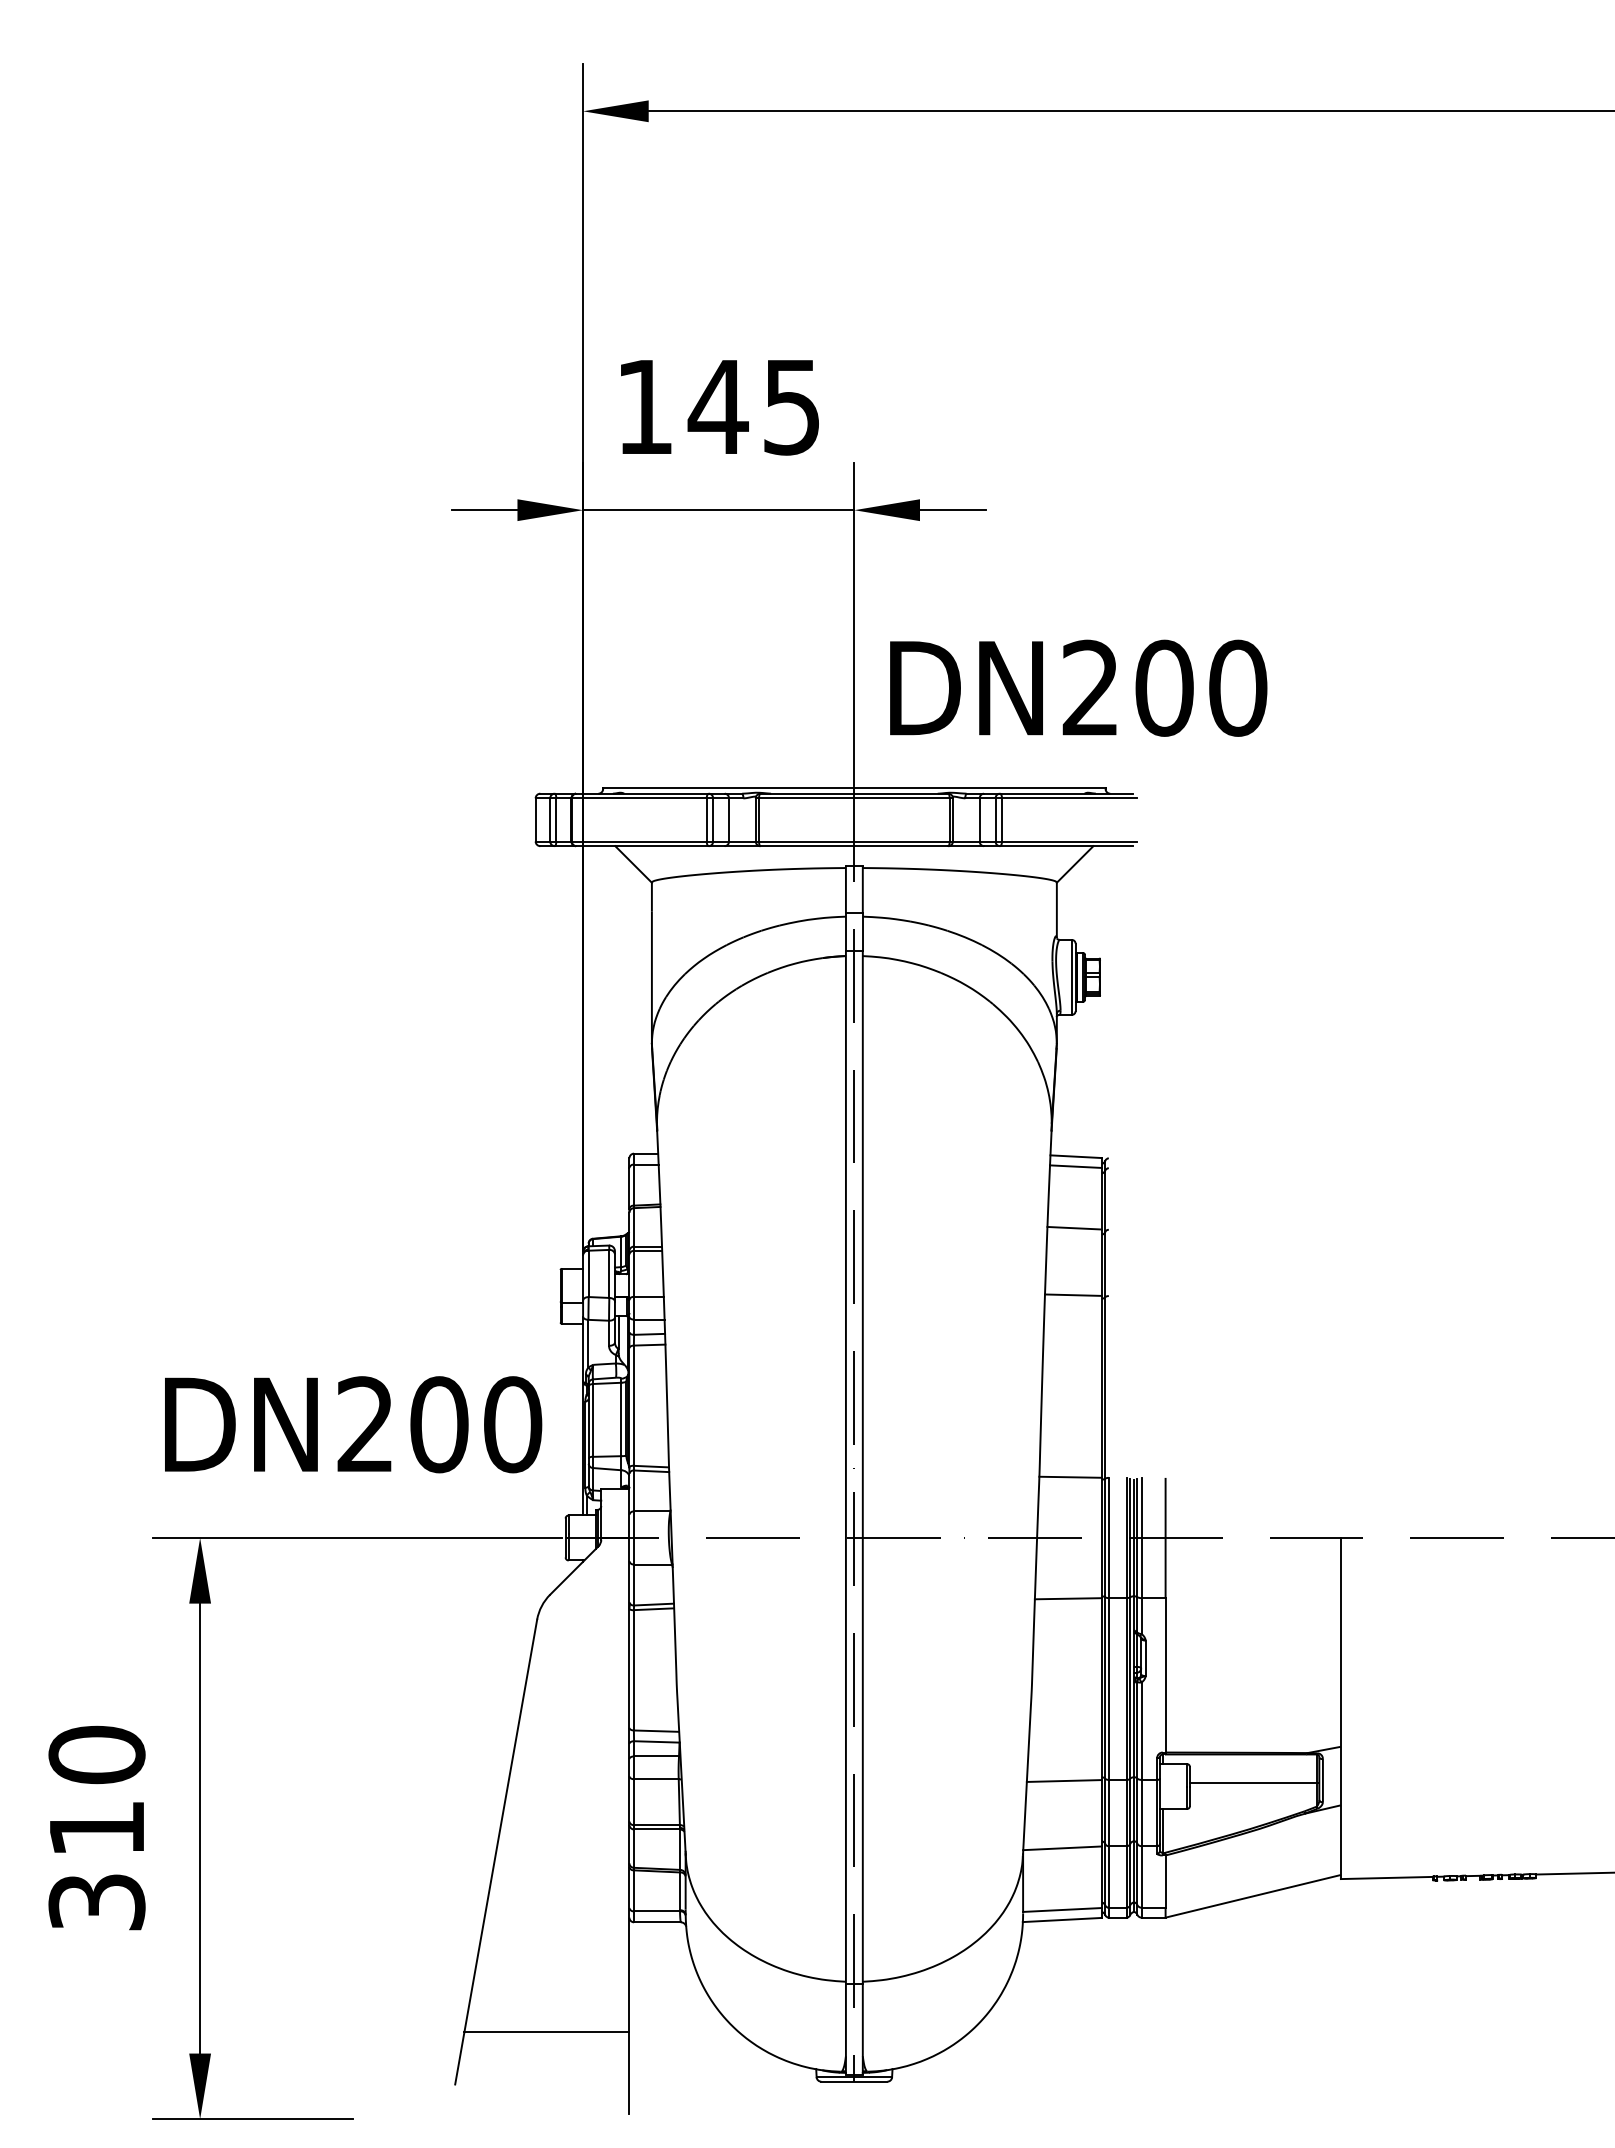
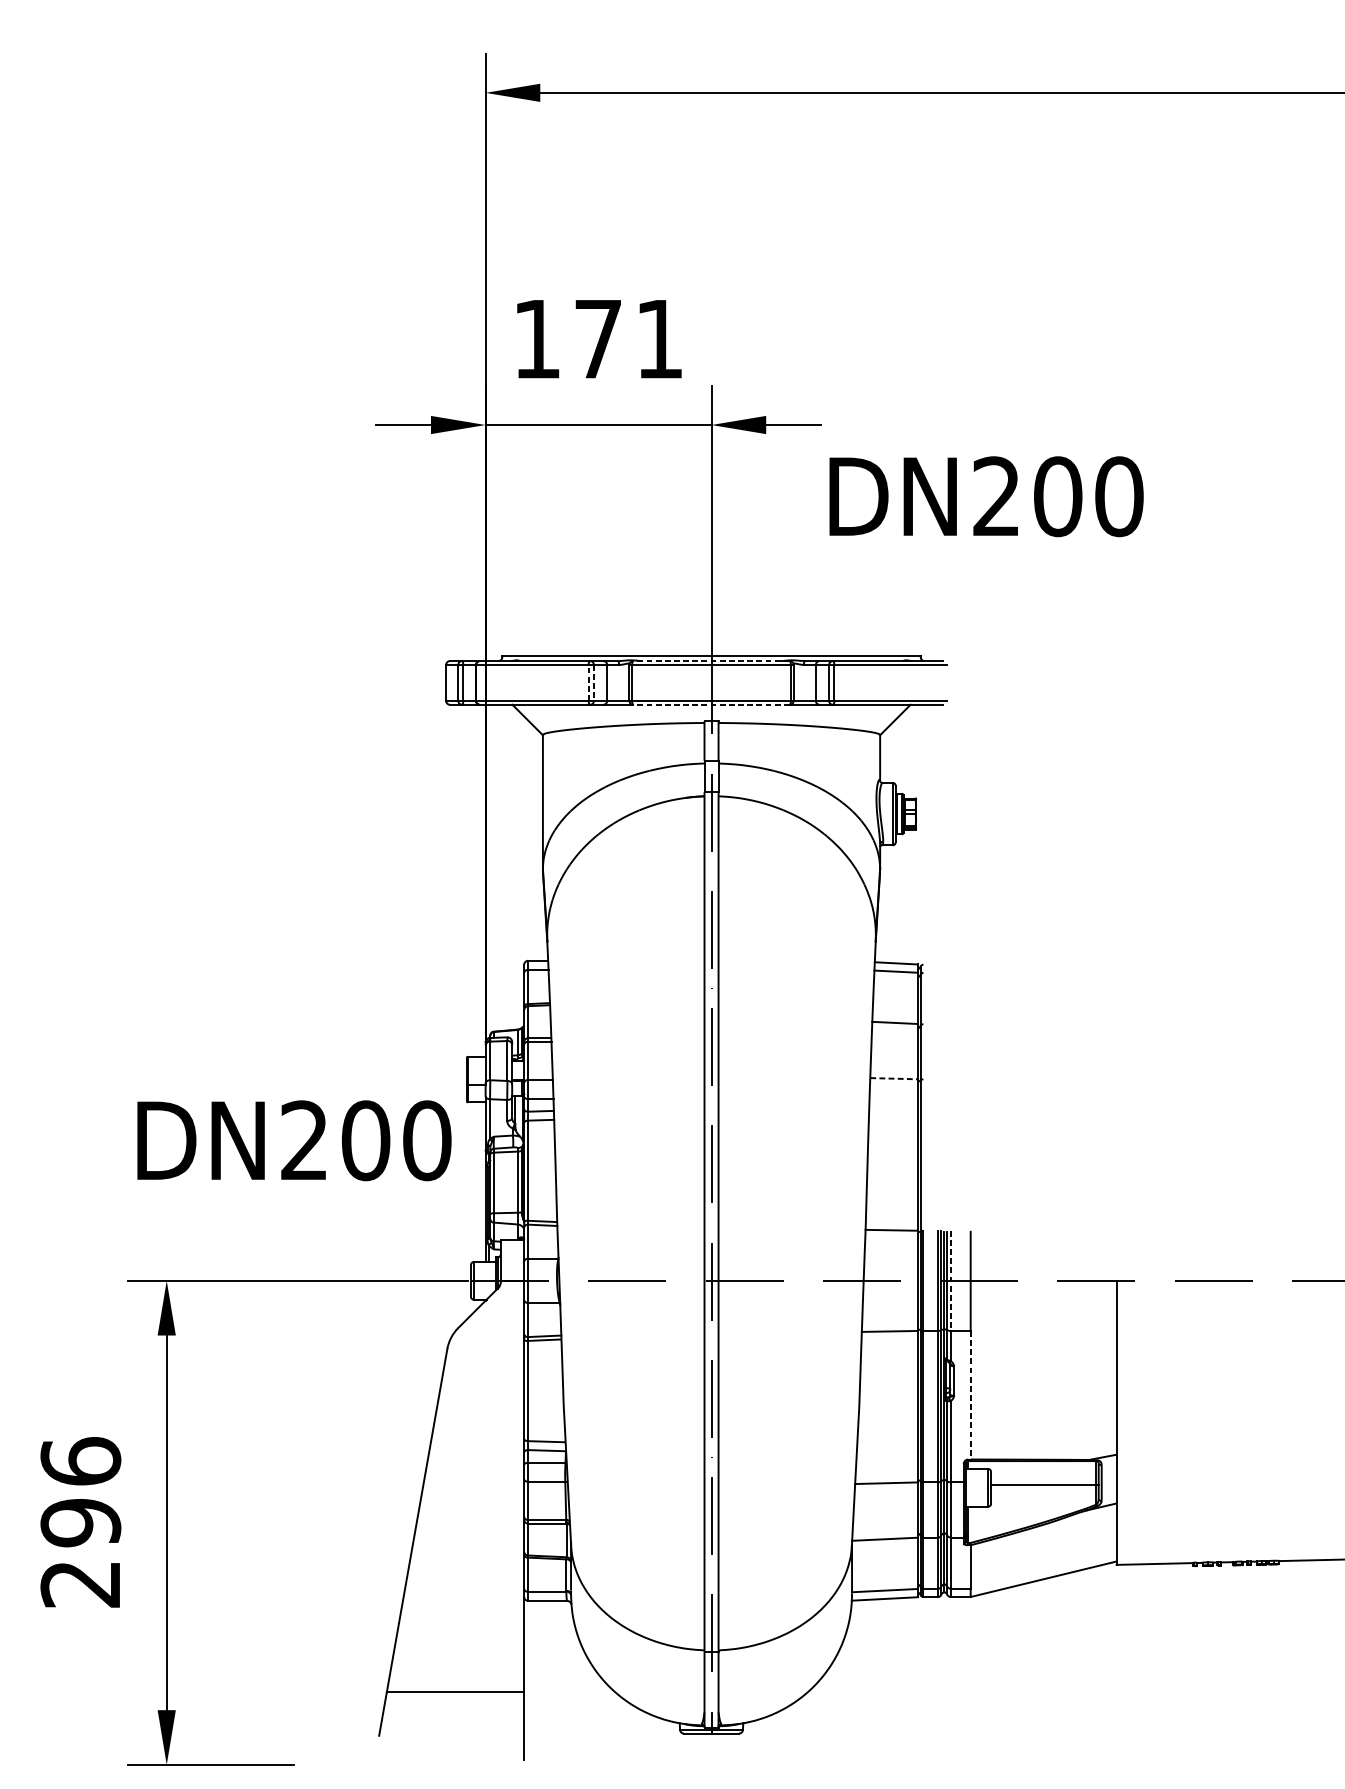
text: (752, 407) -> (626, 339), 145 -> 171
text: (1078, 687) -> (986, 496), moved
line: (854, 793) -> (711, 660), solid -> dashed
line: (706, 819) -> (588, 682), solid -> dashed
line: (713, 819) -> (594, 682), solid -> dashed
line: (854, 846) -> (711, 705), solid -> dashed
line: (1073, 1295) -> (893, 1078), solid -> dashed
text: (353, 1424) -> (294, 1140), moved
line: (1141, 1538) -> (950, 1281), solid -> dashed
line: (1165, 1675) -> (970, 1395), solid -> dashed
text: (96, 1827) -> (80, 1521), 310 -> 296

